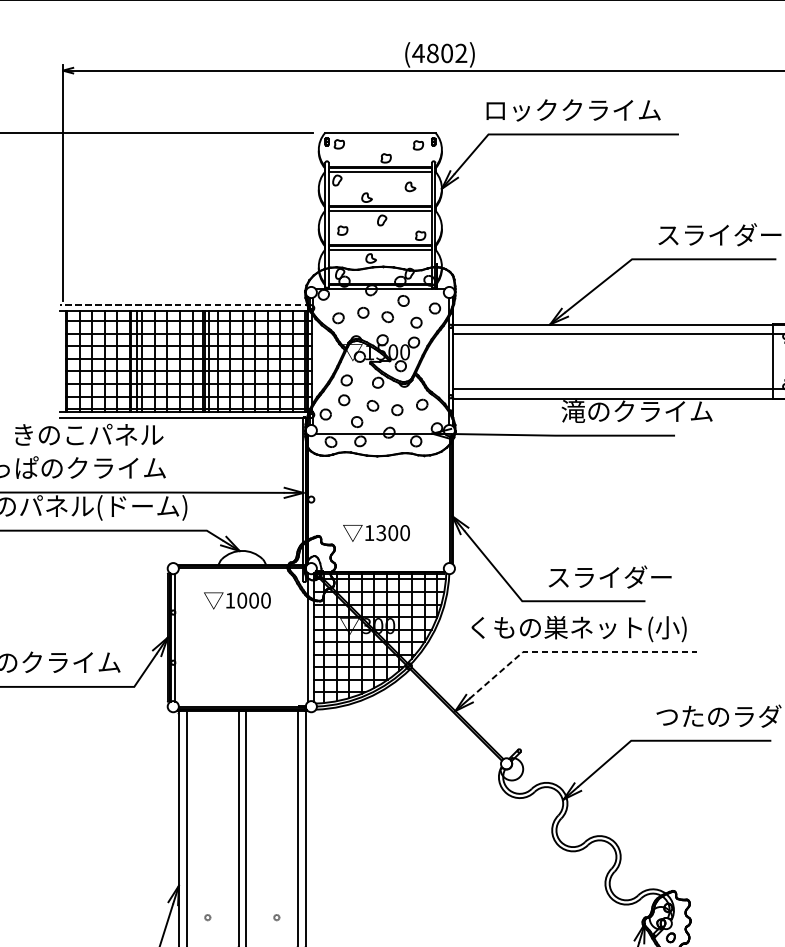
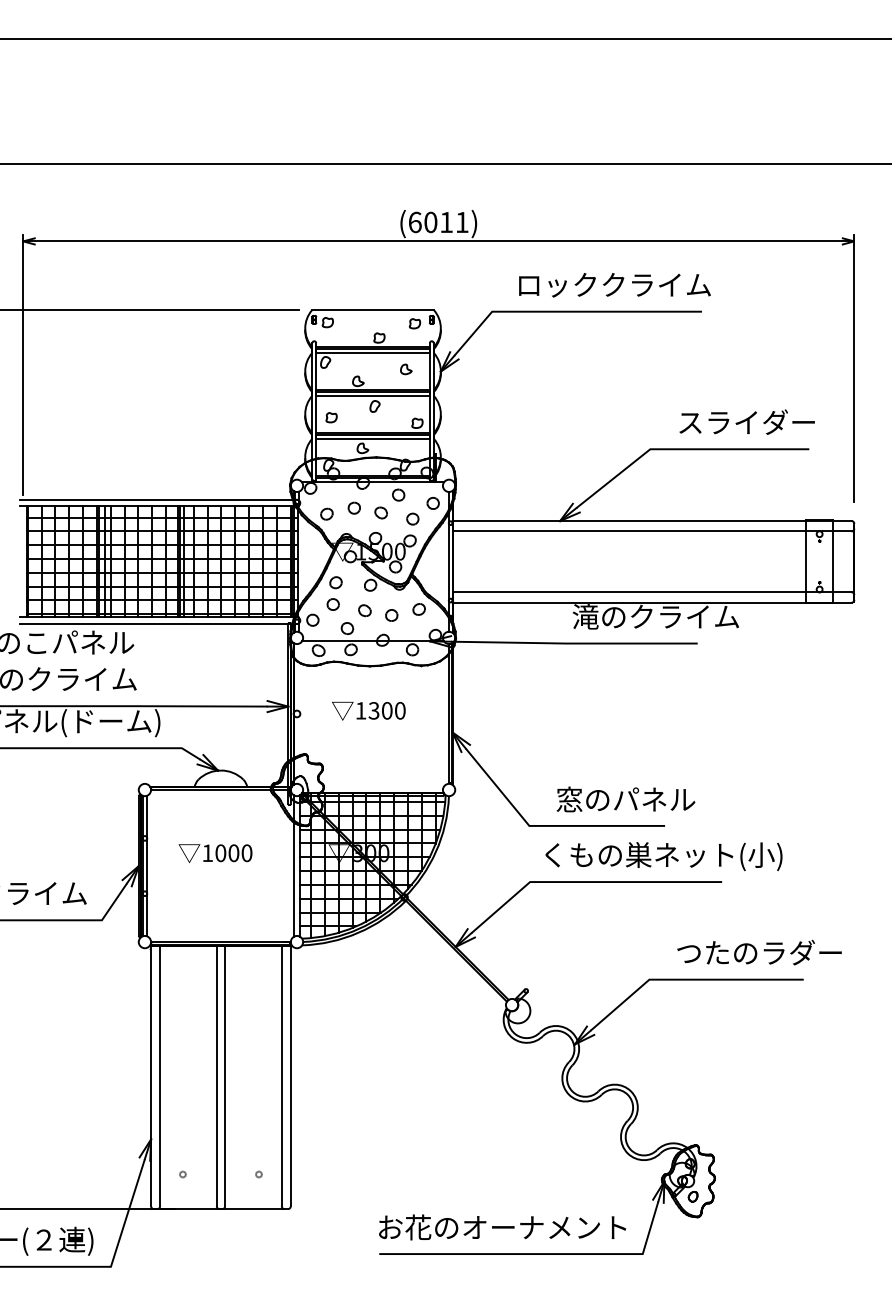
text: (439, 53) -> (438, 222), (4802) -> (6011)
text: (573, 110) -> (614, 285), moved
line: (185, 304) -> (158, 499), dashed -> solid
text: (376, 532) -> (368, 710), moved
text: (609, 577) -> (625, 799), スライダー -> 窓のパネル
text: (237, 600) -> (215, 853), moved
text: (578, 628) -> (663, 856), moved
line: (574, 652) -> (586, 882), dashed -> solid

